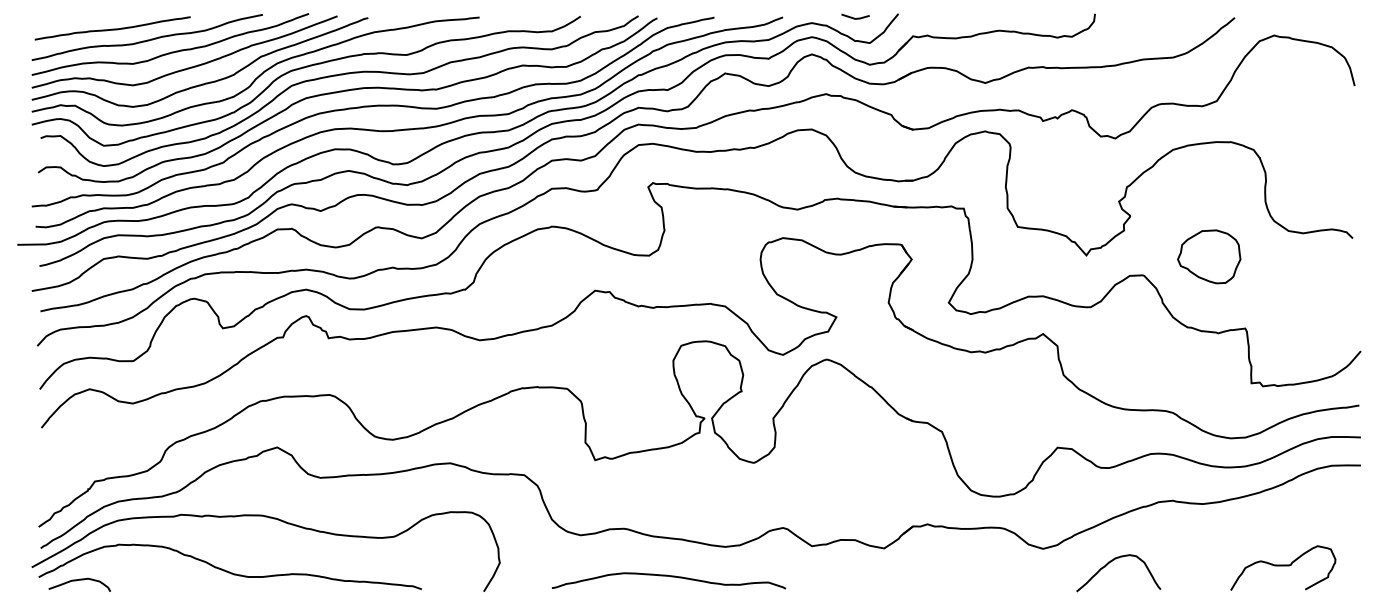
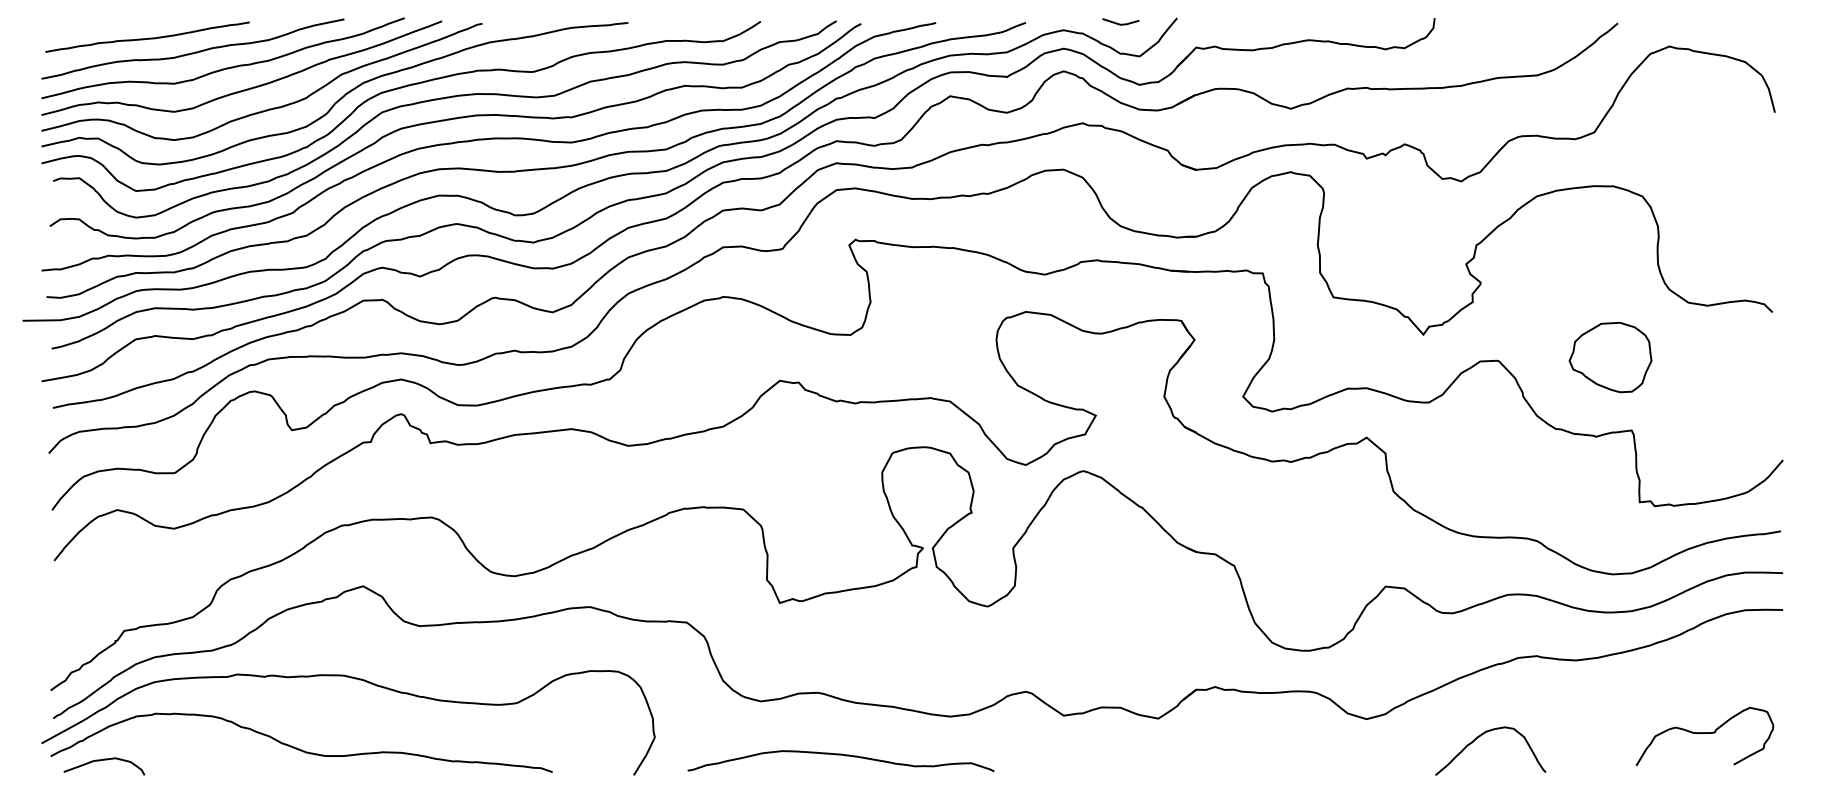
part: (1209, 256) -> (1610, 357), moved
curve: (1111, 562) -> (1481, 737), moved
curve: (1283, 566) -> (1705, 734), moved
curve: (668, 576) -> (840, 755), moved

